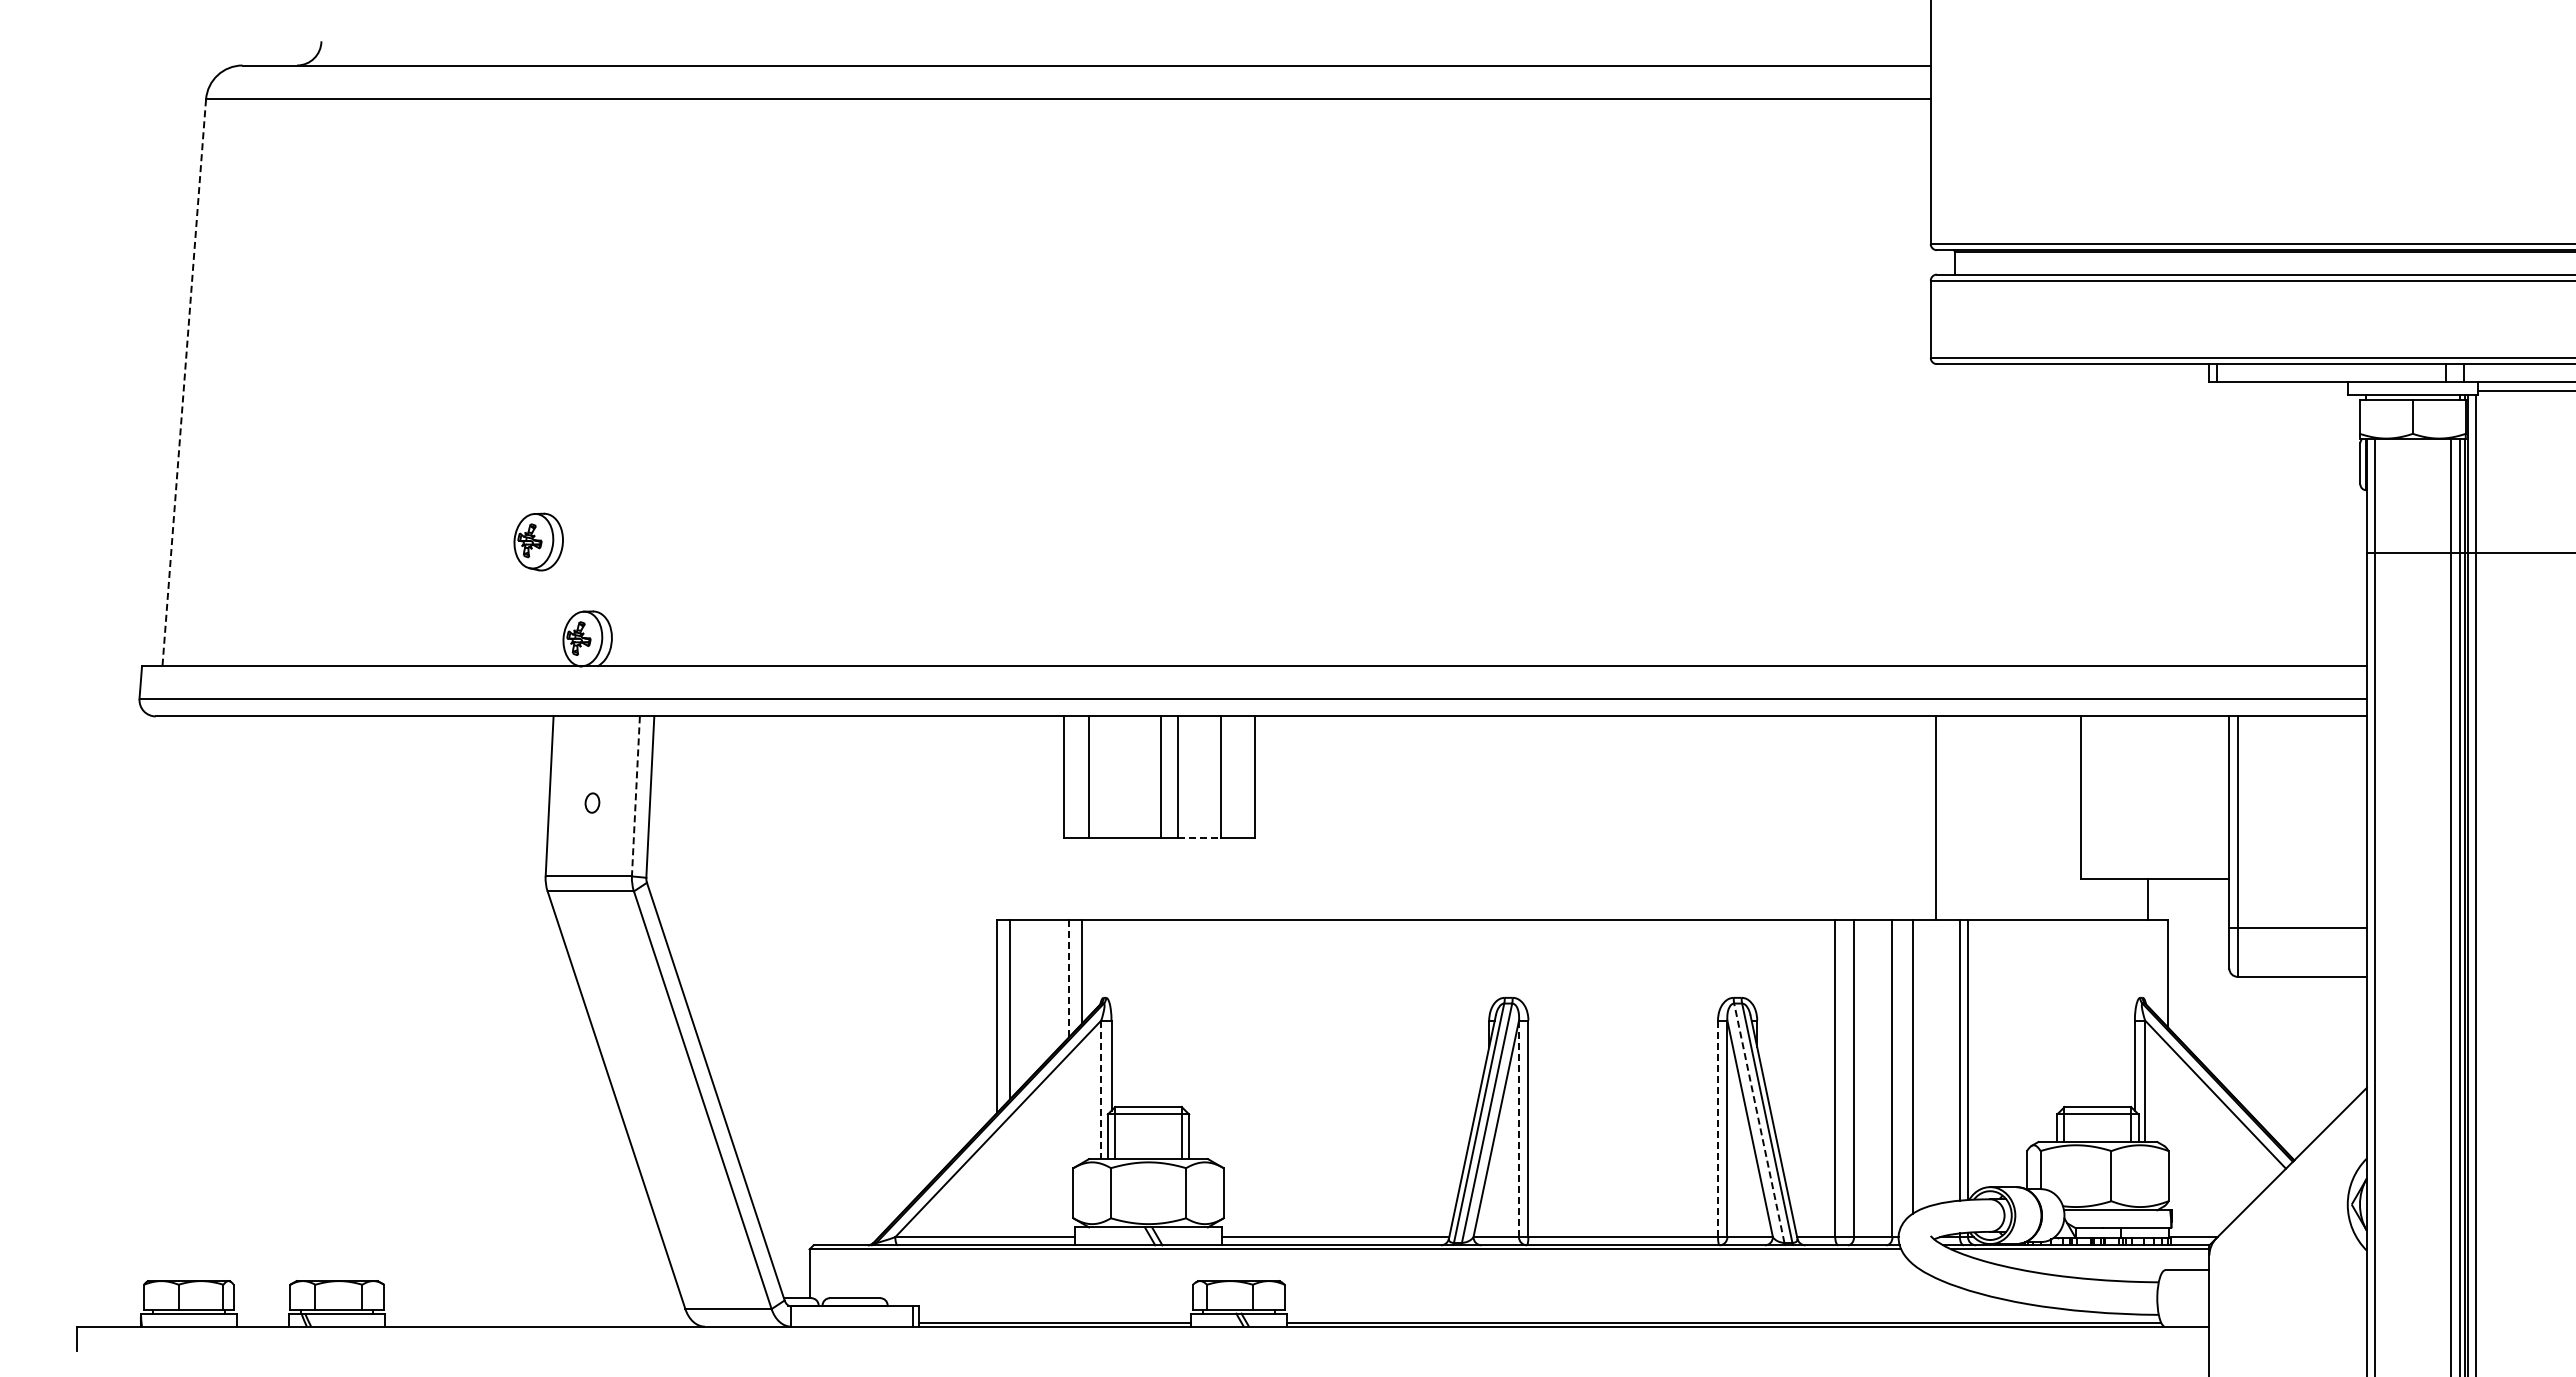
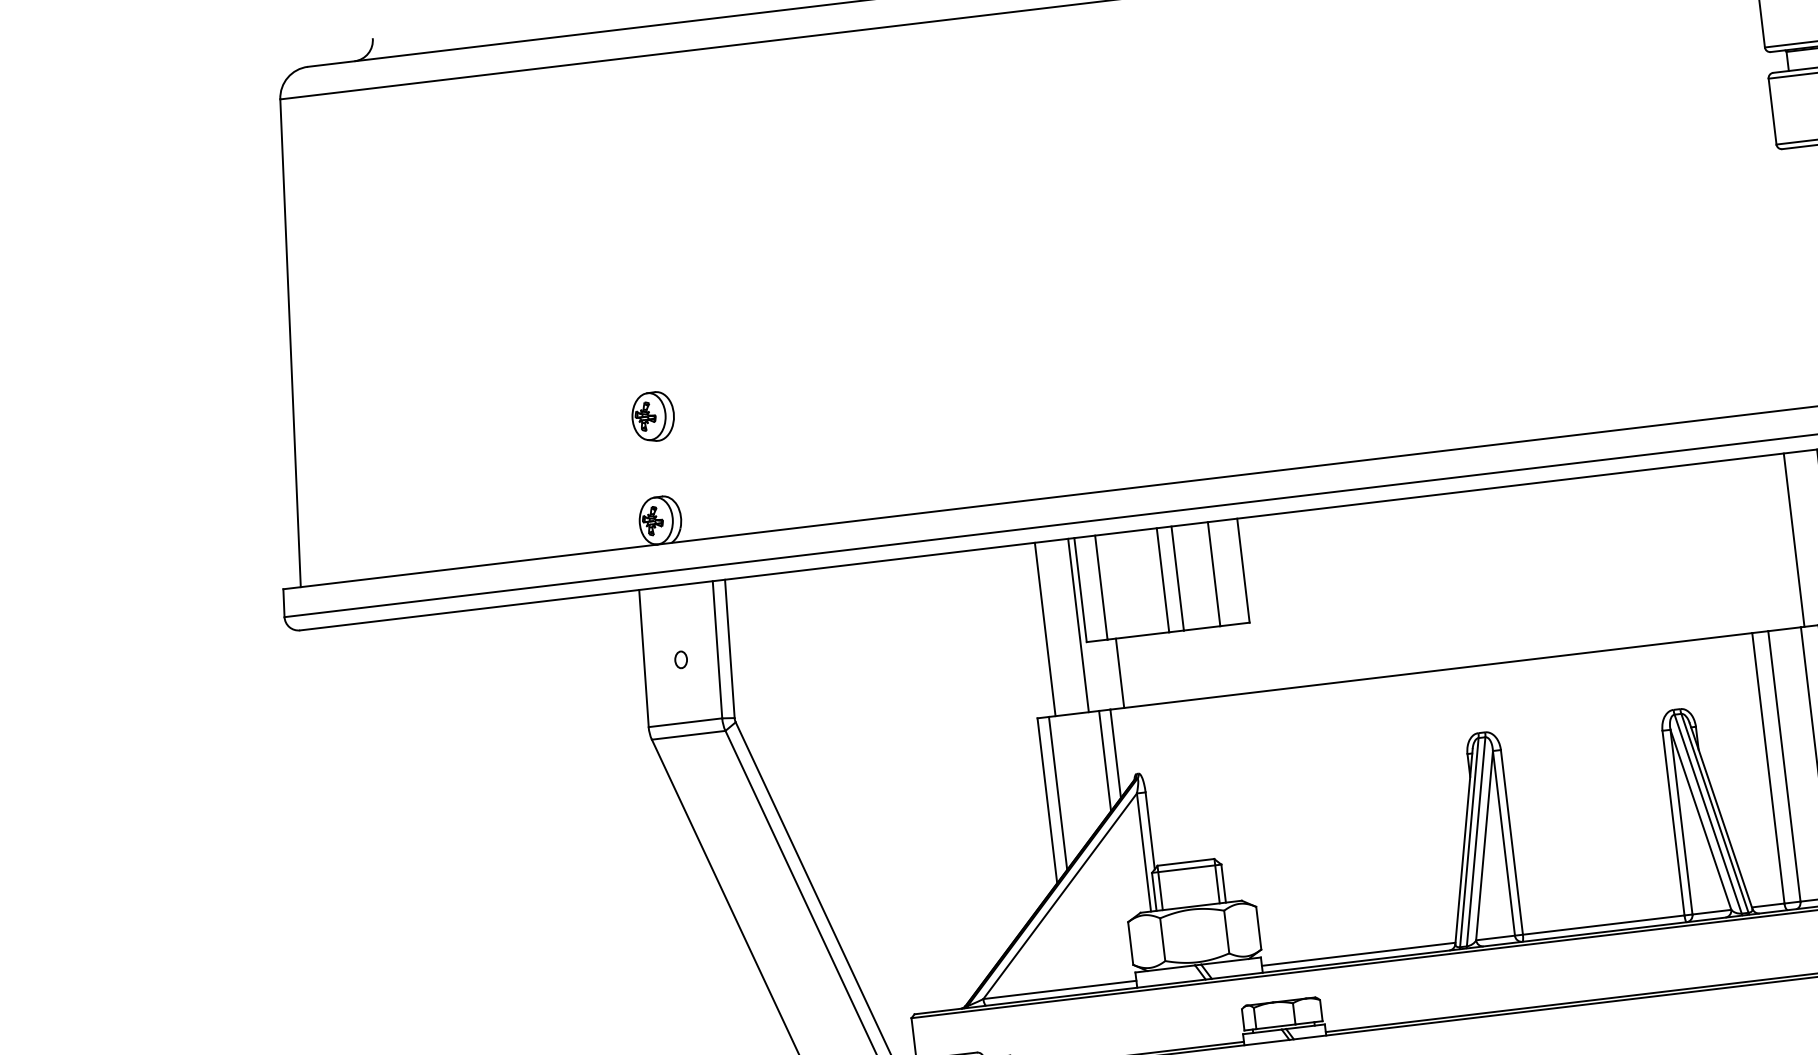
line: (184, 383) -> (290, 343), dashed -> solid
part: (538, 541) -> (653, 416), moved
line: (635, 796) -> (717, 649), dashed -> solid
line: (1017, 817) -> (1044, 628), added
line: (1056, 817) -> (1078, 625), added
line: (1896, 817) -> (1794, 539), added
line: (1200, 838) -> (1202, 628), dashed -> solid
line: (1098, 878) -> (1120, 672), added
line: (1068, 978) -> (1104, 761), dashed -> solid
line: (1101, 1090) -> (1144, 853), dashed -> solid
line: (1759, 1122) -> (1708, 813), dashed -> solid
line: (1519, 1129) -> (1504, 843), dashed -> solid
line: (1718, 1129) -> (1674, 823), dashed -> solid

